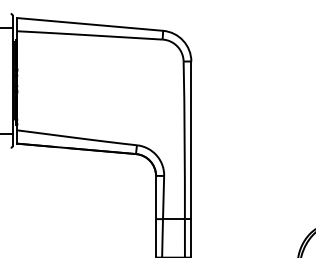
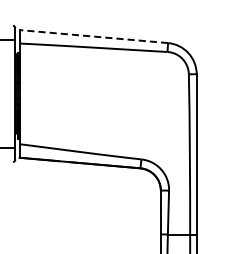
line: (89, 24) -> (93, 36), solid -> dashed

